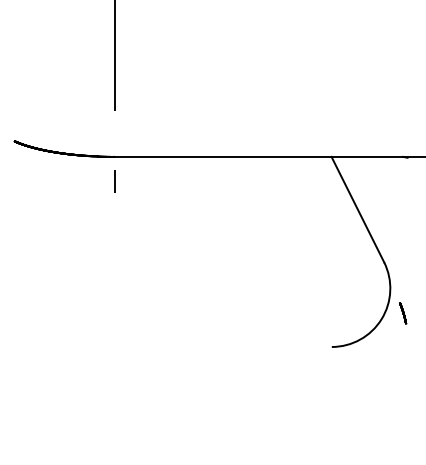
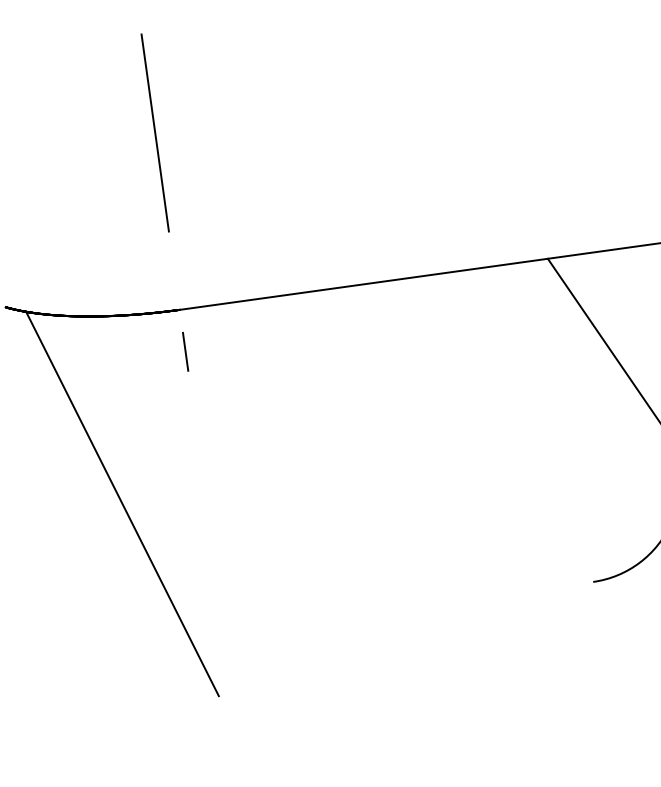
line: (66, 263) -> (122, 502), added

